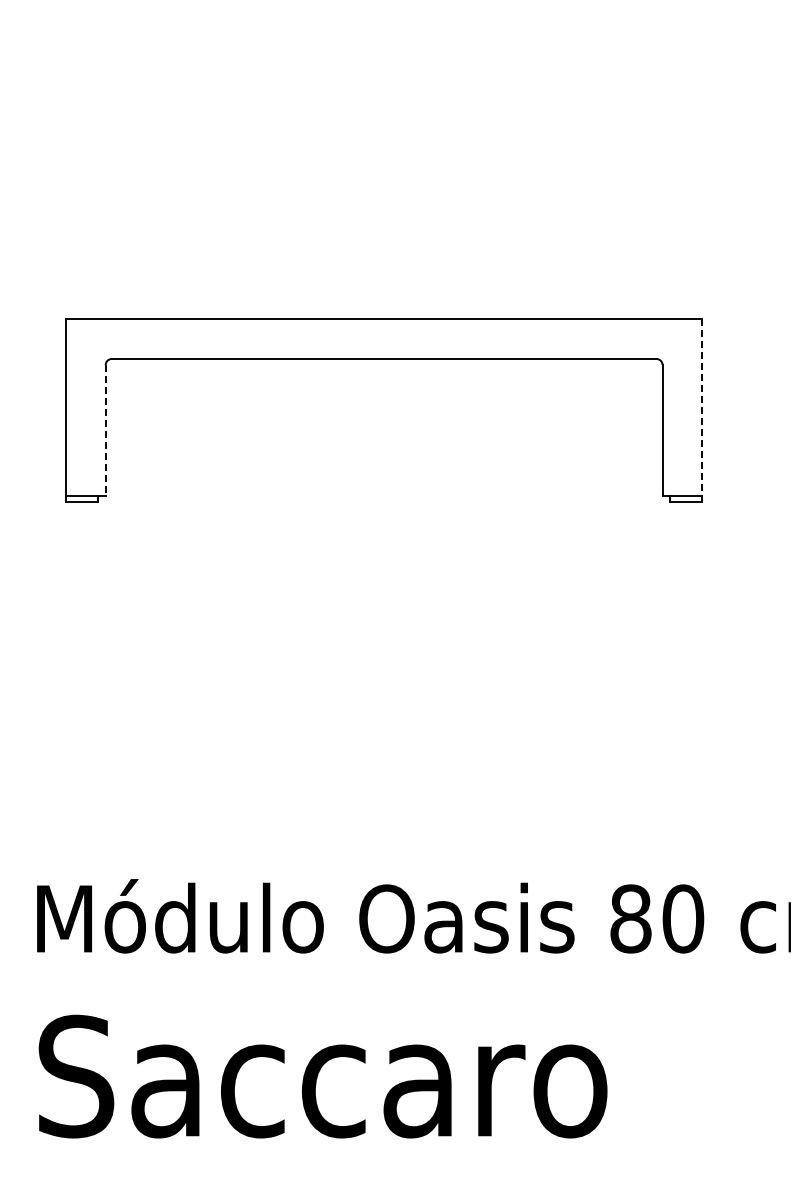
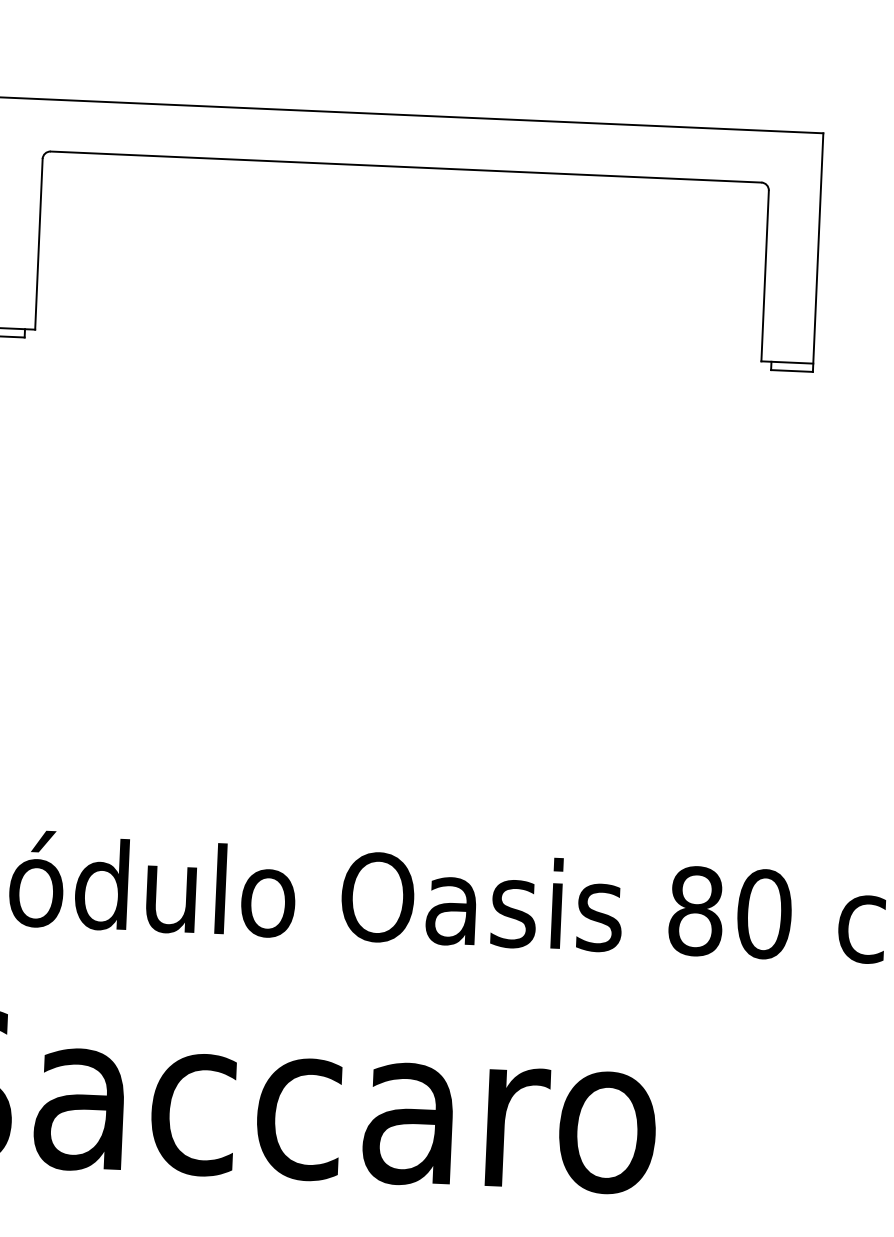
line: (702, 411) -> (818, 253), dashed -> solid
line: (105, 430) -> (38, 244), dashed -> solid

